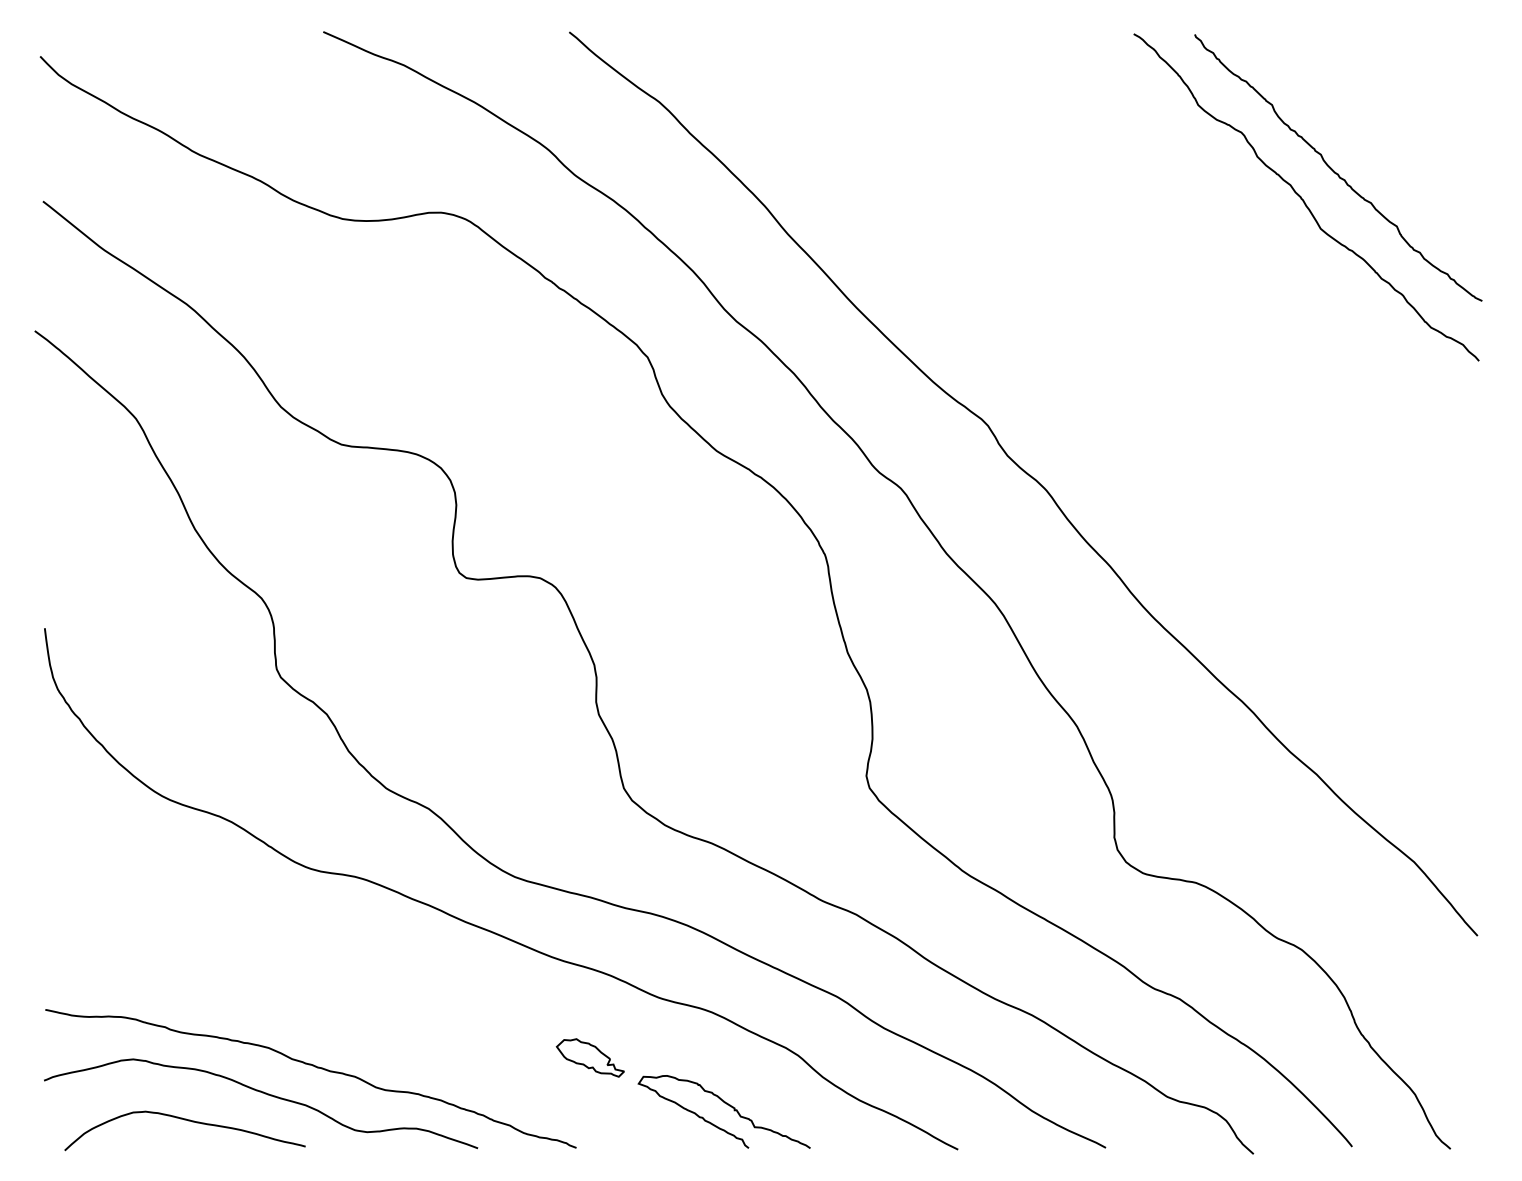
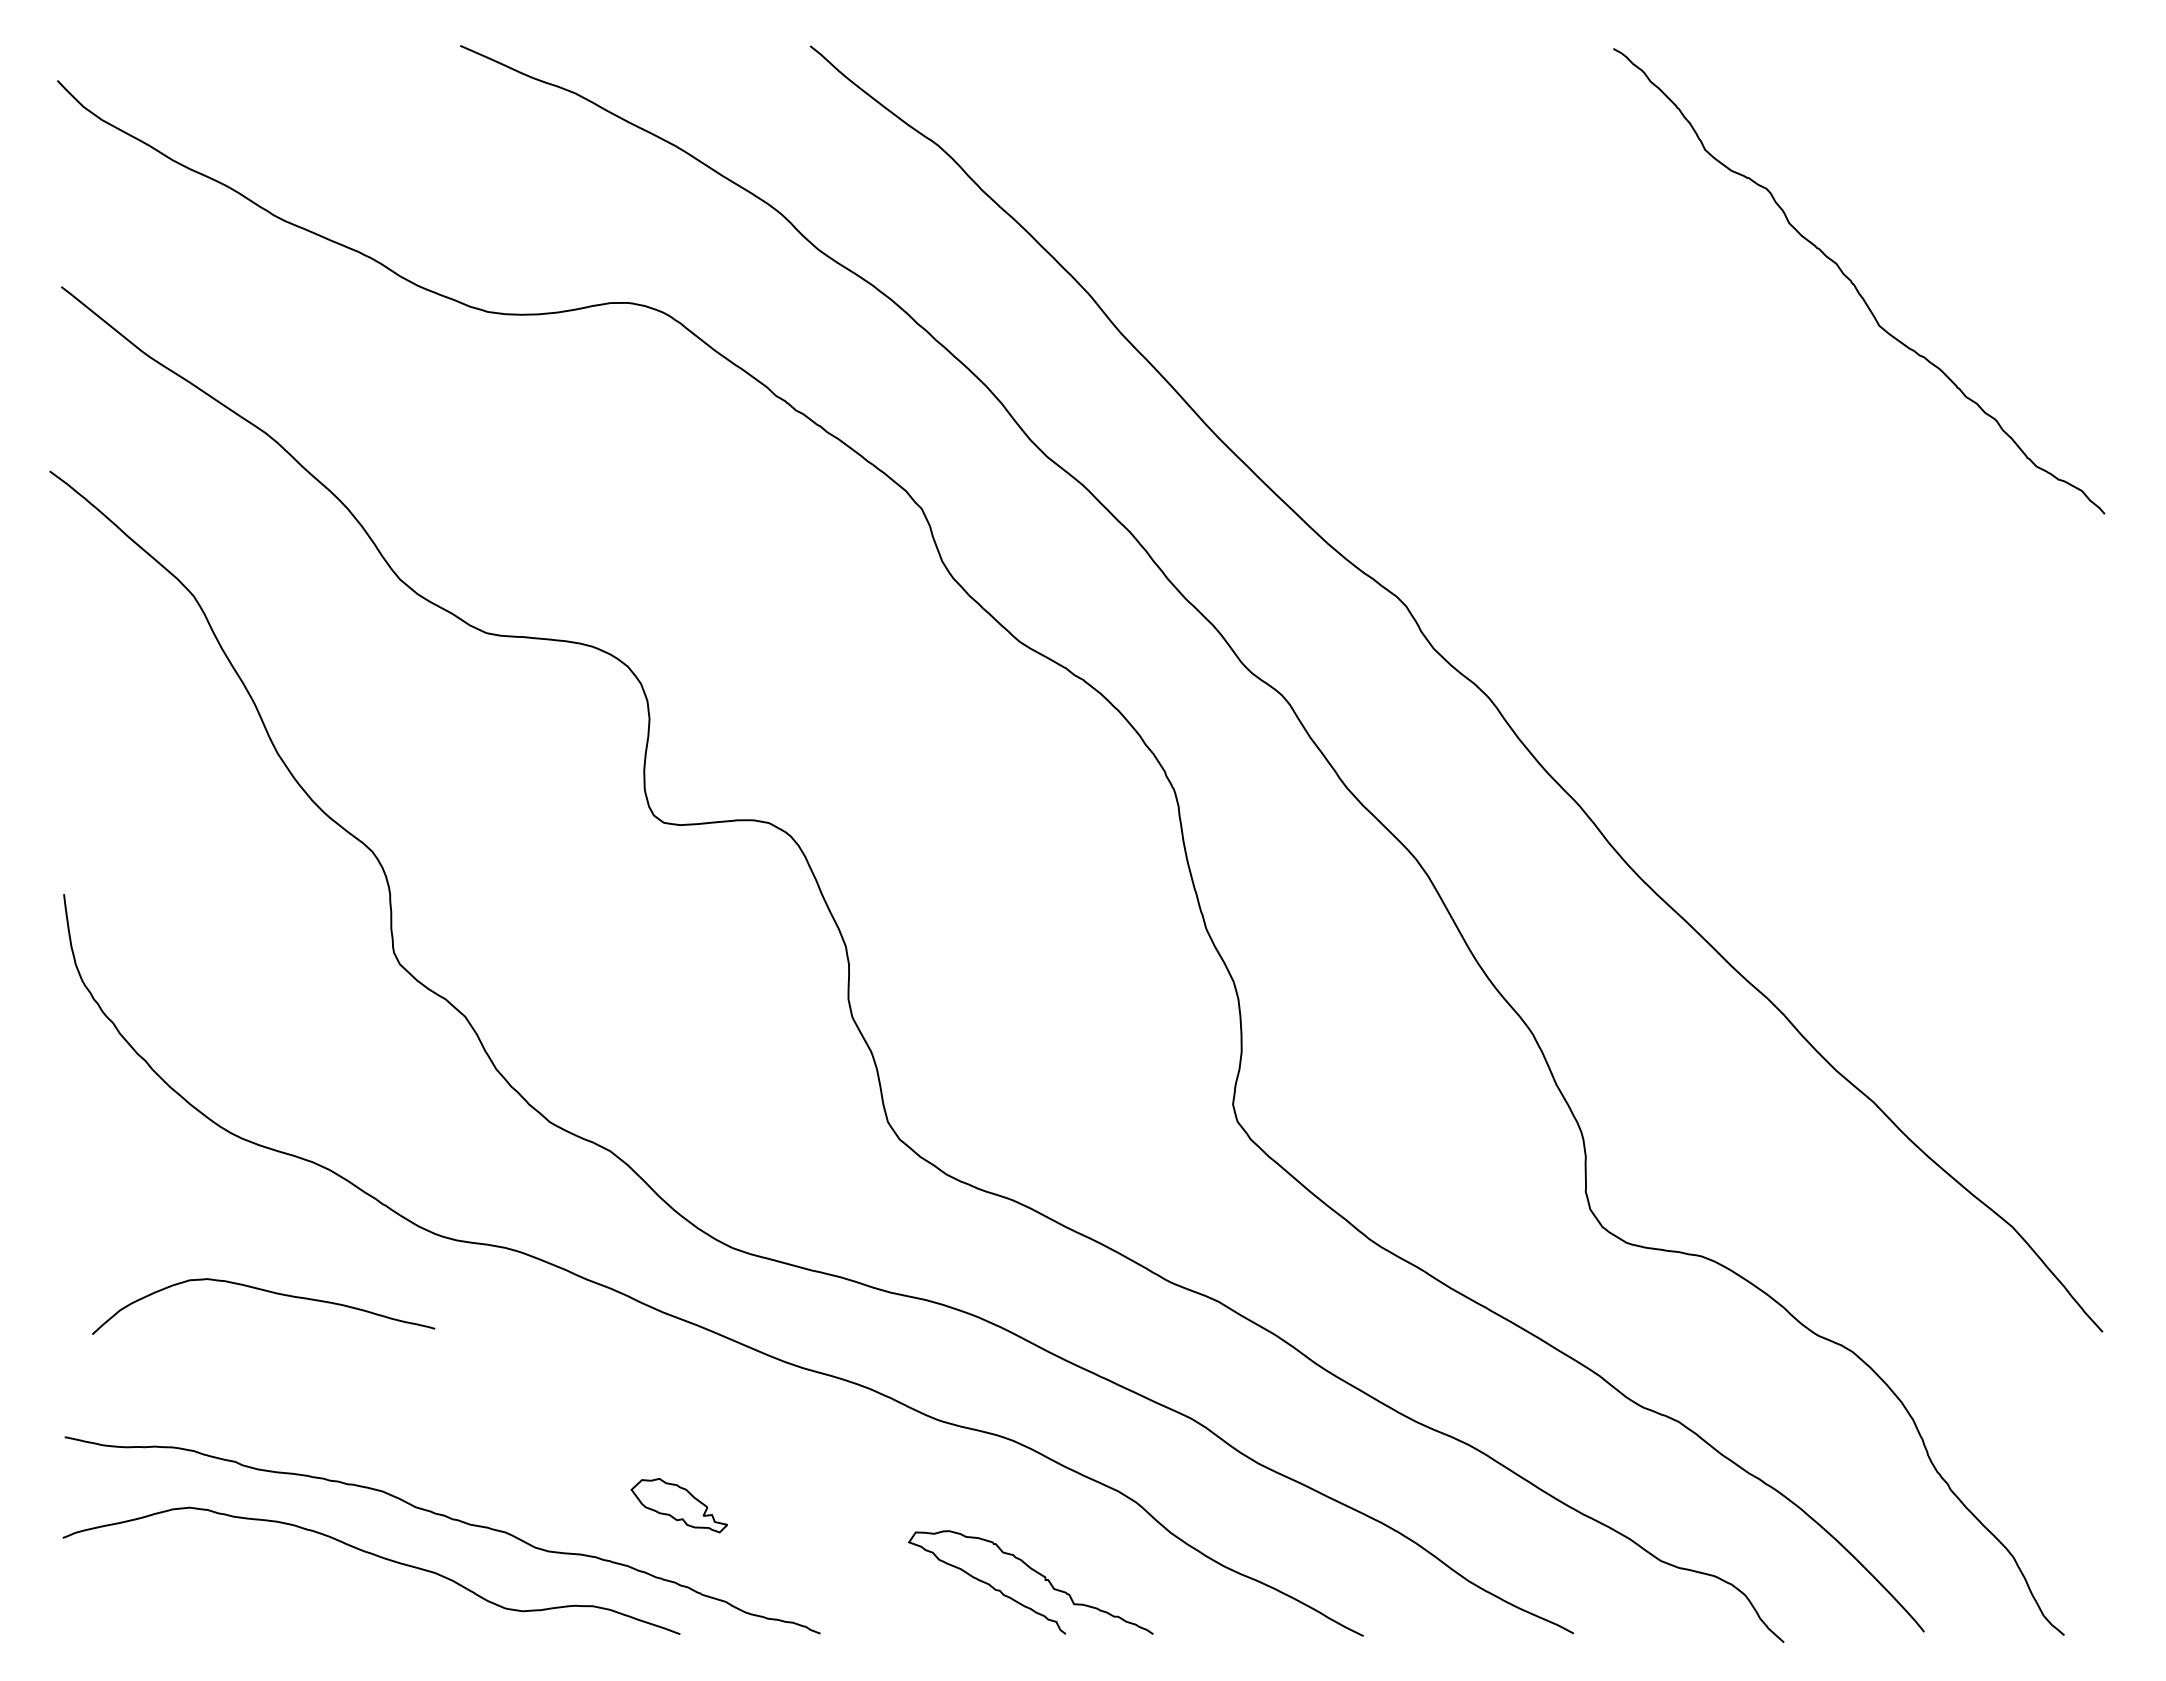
curve: (1334, 171) -> (1899, 244), removed
part: (589, 1057) -> (678, 1505), moved
curve: (188, 1121) -> (268, 1292), moved

